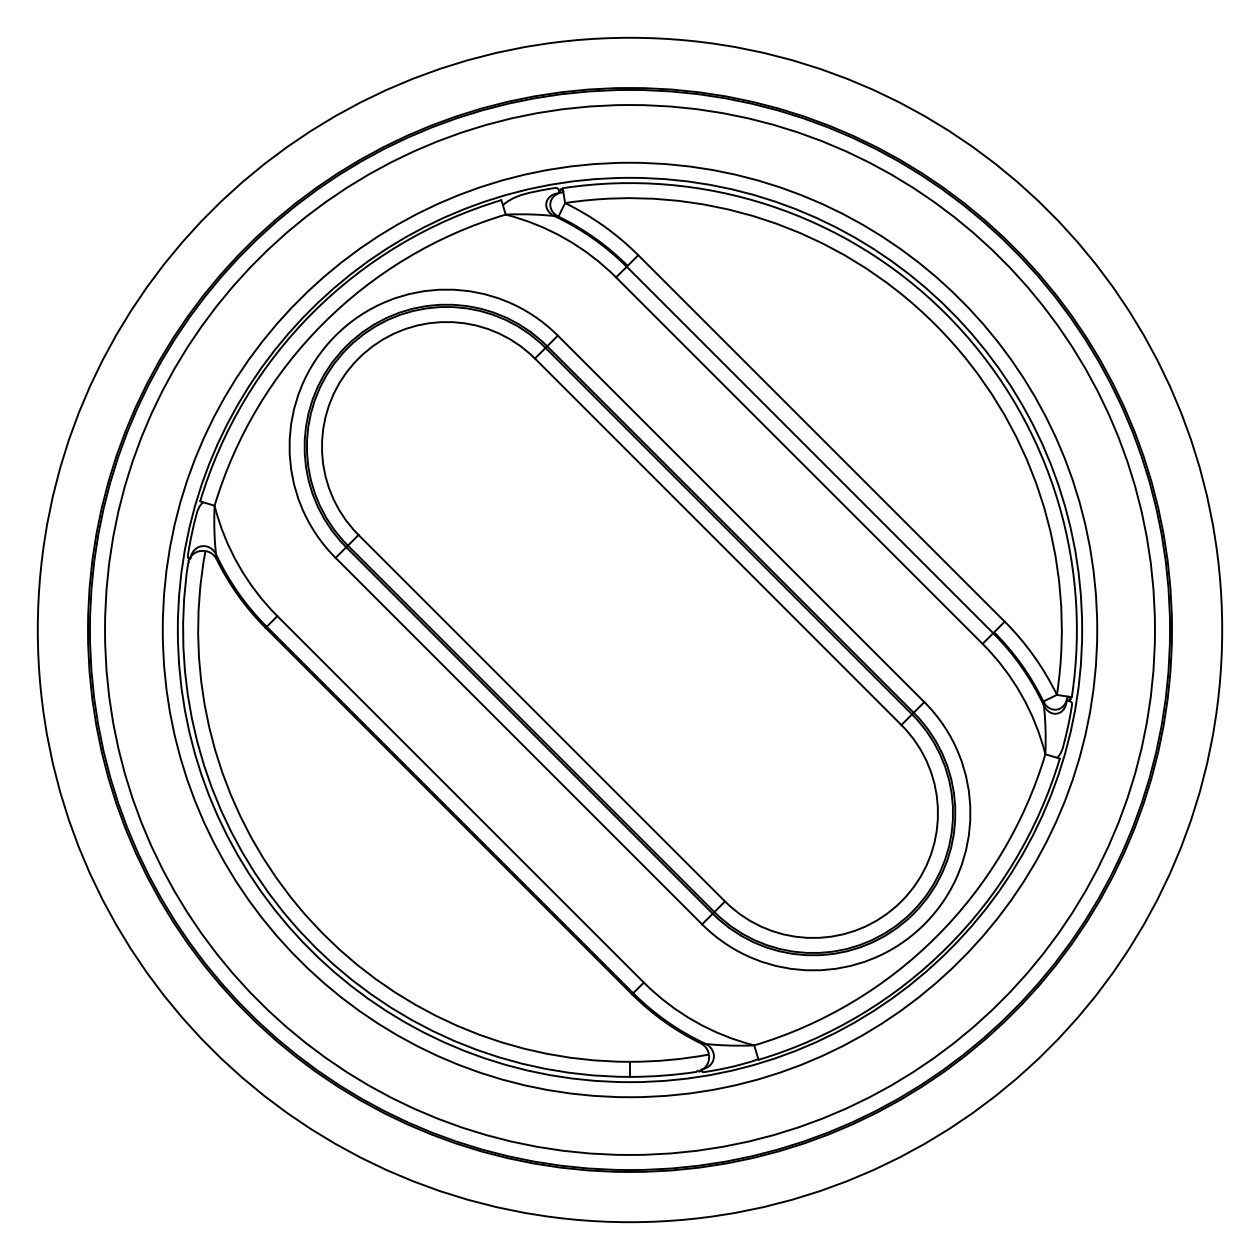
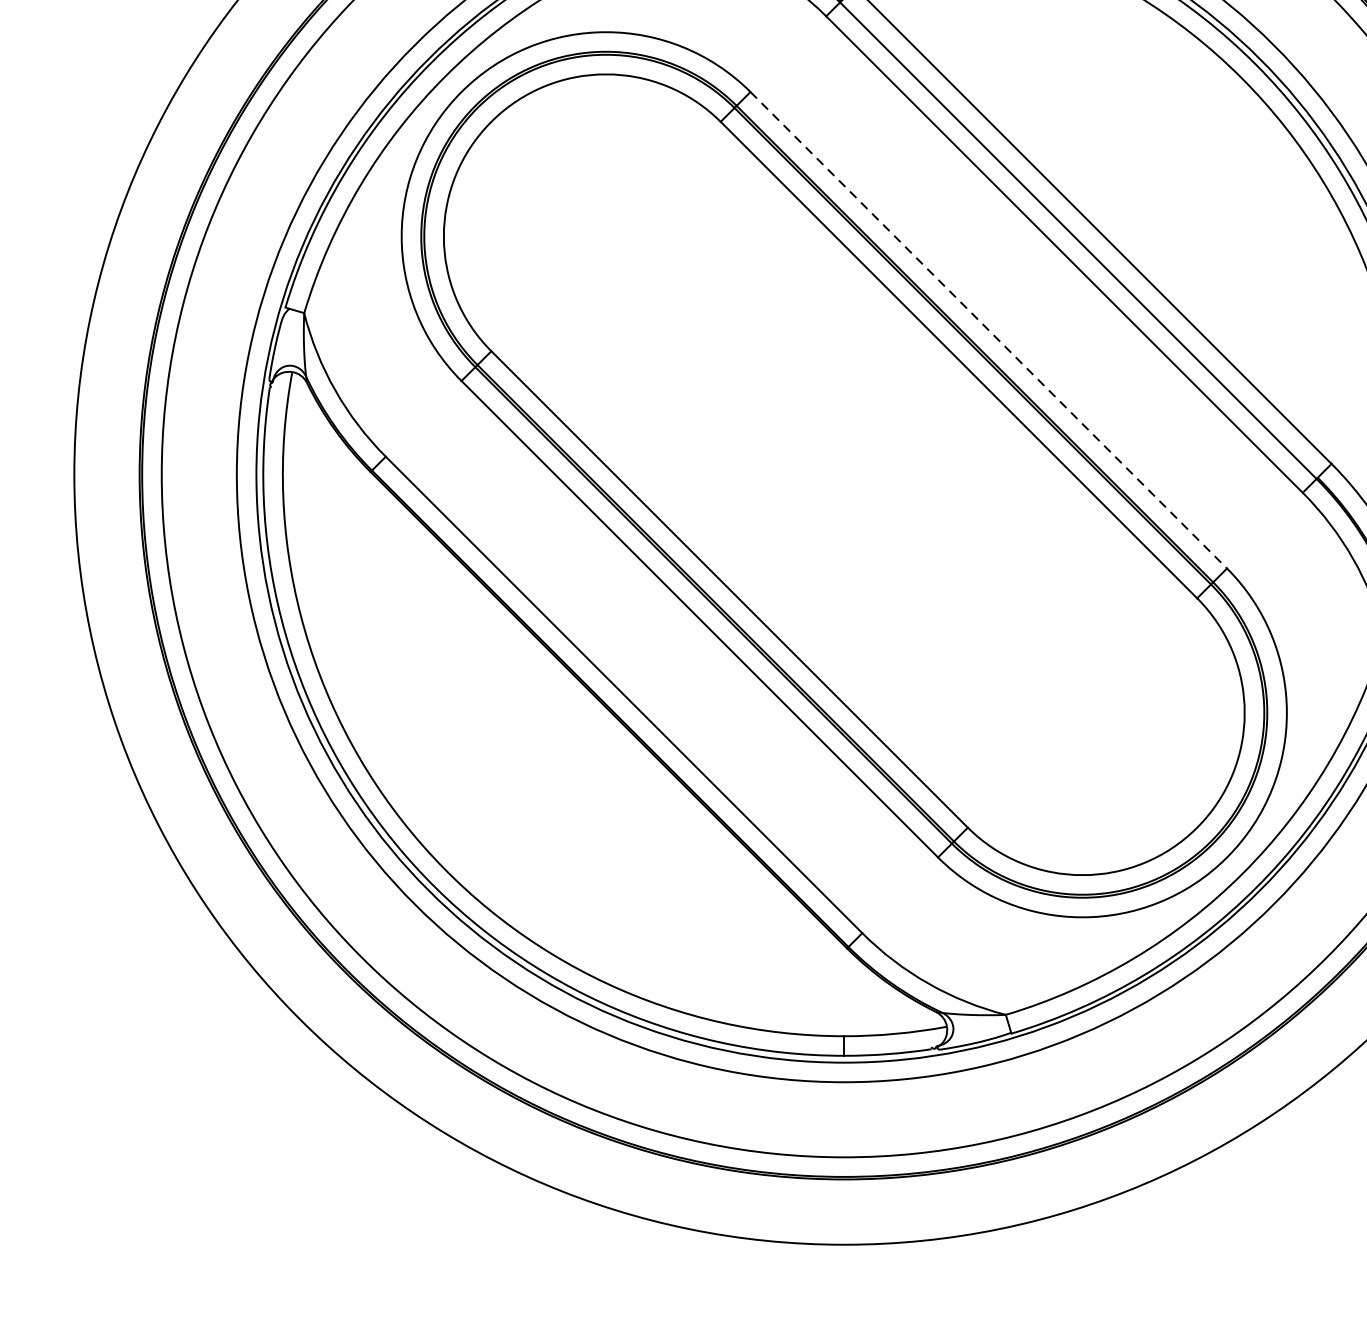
line: (741, 519) -> (989, 331), solid -> dashed

